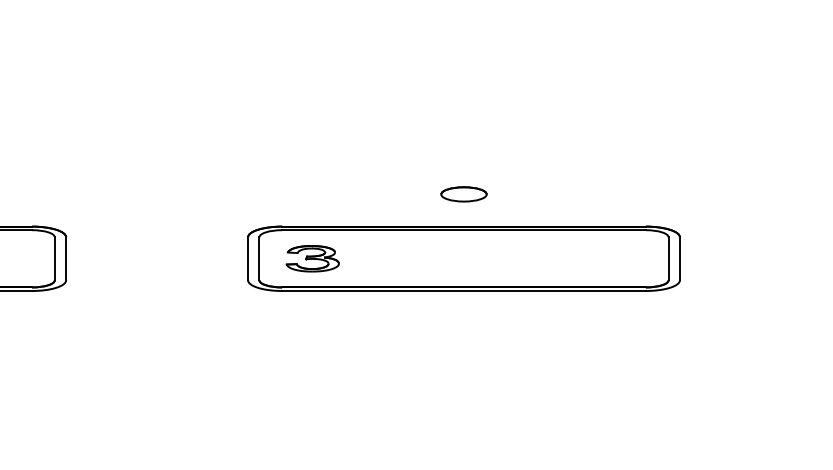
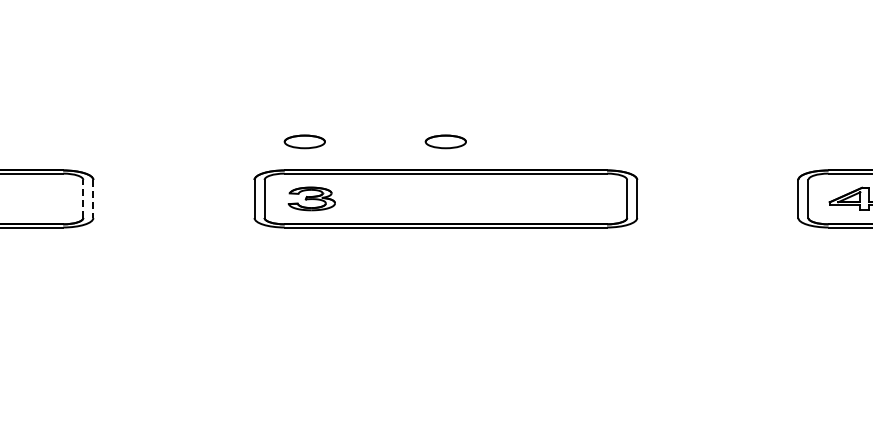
part: (304, 193) -> (304, 141), added
line: (55, 258) -> (83, 198), solid -> dashed
line: (66, 259) -> (93, 199), solid -> dashed

